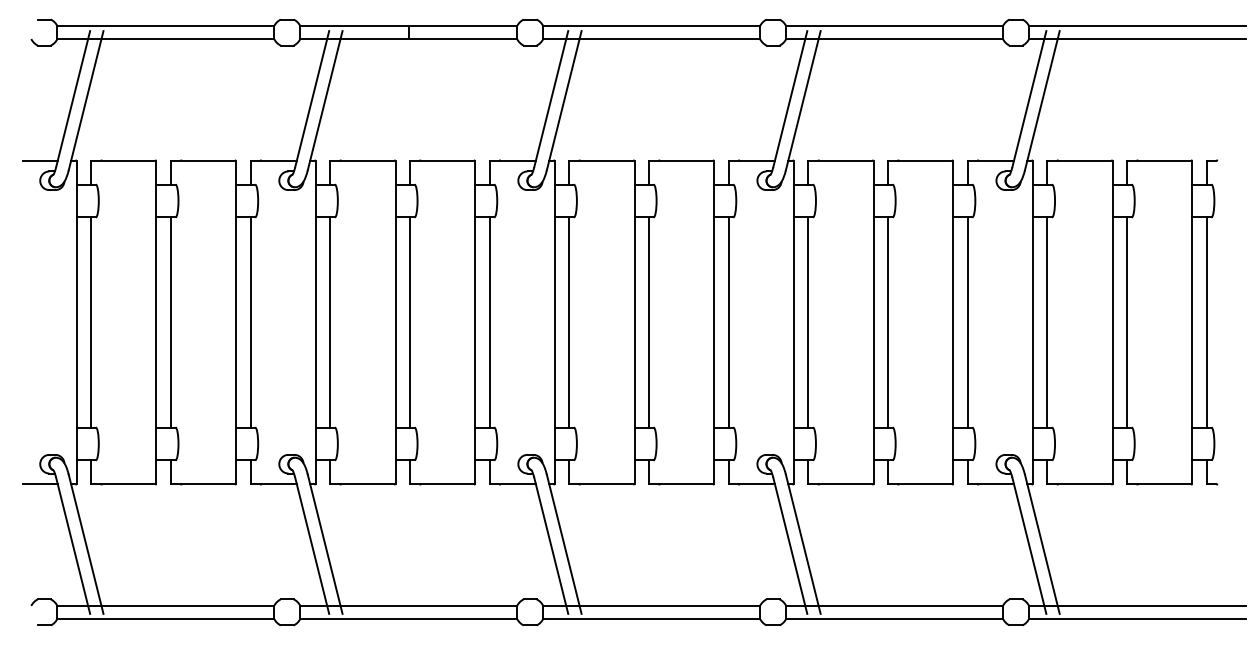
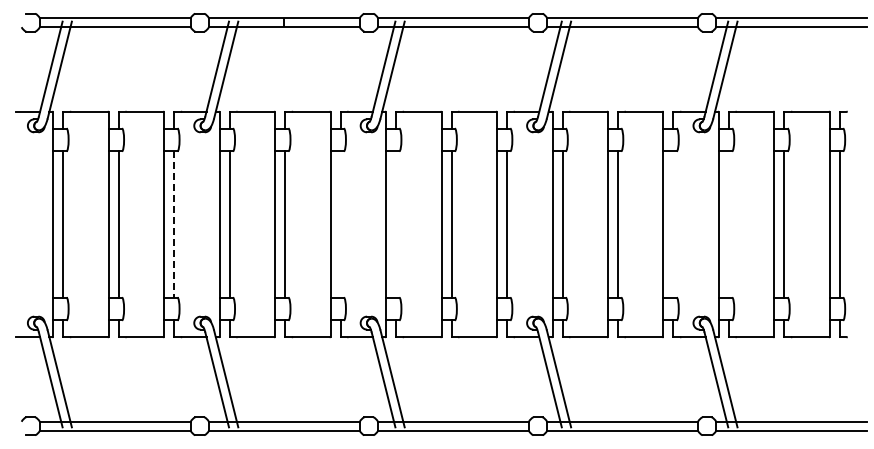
line: (250, 322) -> (174, 224), solid -> dashed
line: (489, 322) -> (340, 224), removed
line: (569, 322) -> (396, 224), removed
line: (967, 322) -> (673, 224), removed
line: (1046, 322) -> (728, 224), removed

